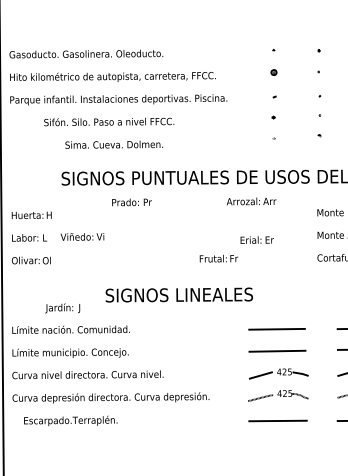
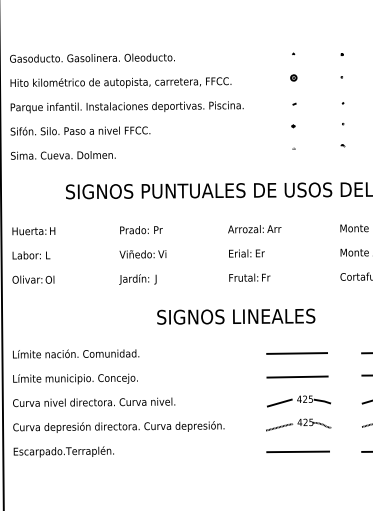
text: (109, 121) -> (80, 130), moved
text: (113, 144) -> (62, 155), moved
text: (251, 201) -> (254, 229), moved
text: (131, 202) -> (140, 230), moved
text: (82, 236) -> (143, 253), moved
text: (256, 239) -> (246, 252), moved
text: (218, 258) -> (249, 277), moved
text: (178, 294) -> (235, 316), moved
text: (62, 308) -> (137, 279), moved
text: (70, 420) -> (63, 451), moved

